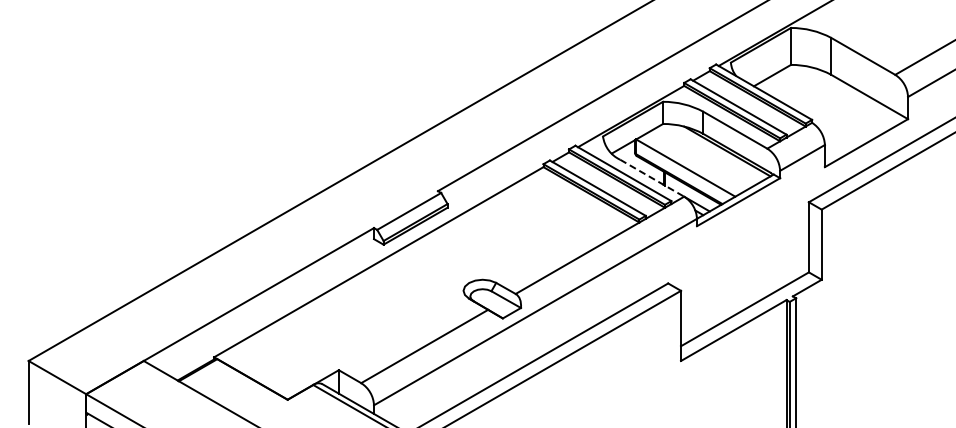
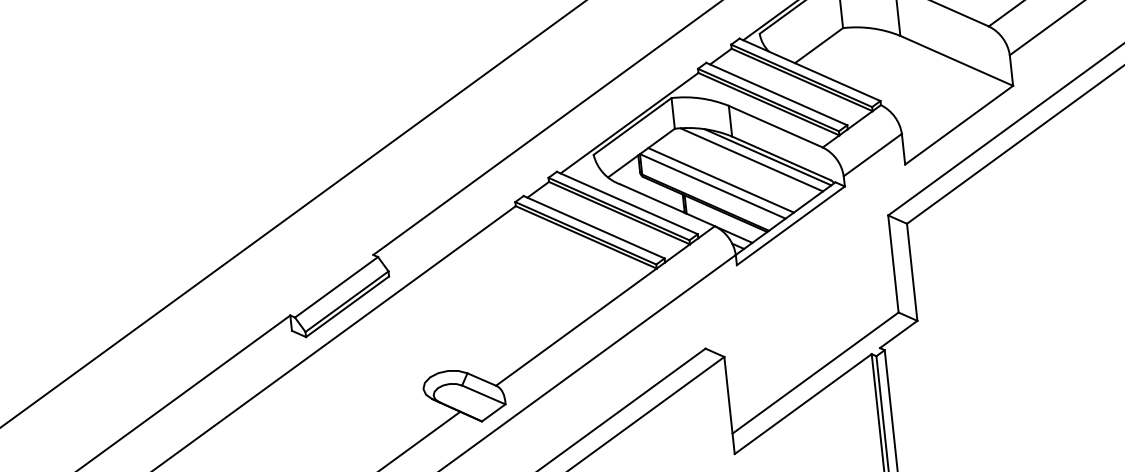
line: (715, 152) -> (751, 160), added
line: (691, 164) -> (720, 180), added
line: (652, 178) -> (668, 205), dashed -> solid

